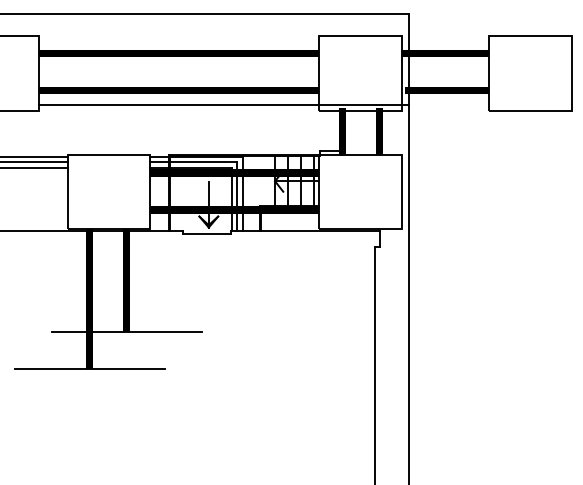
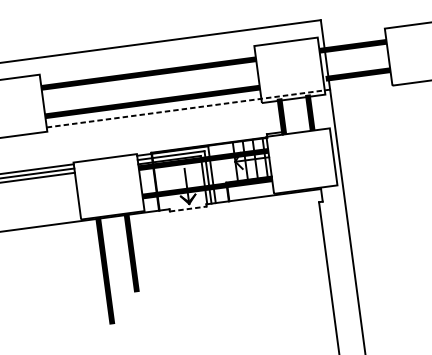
line: (224, 105) -> (188, 108), solid -> dashed
line: (207, 233) -> (188, 208), solid -> dashed
line: (126, 331) -> (136, 292), removed
line: (89, 368) -> (112, 324), removed

